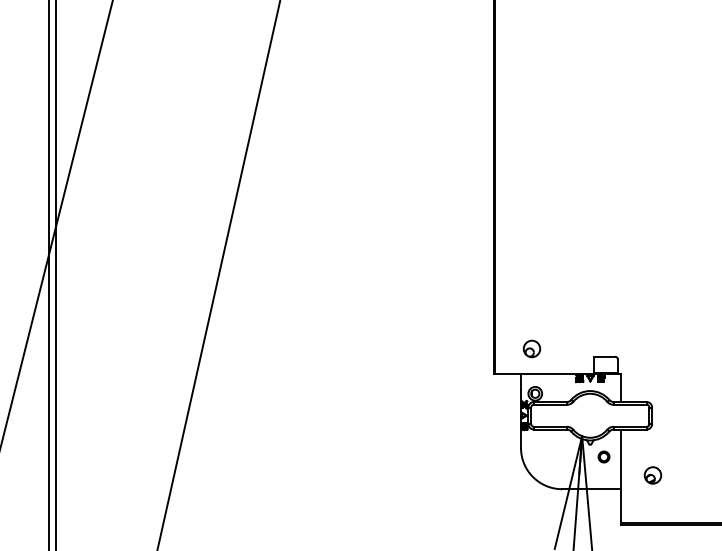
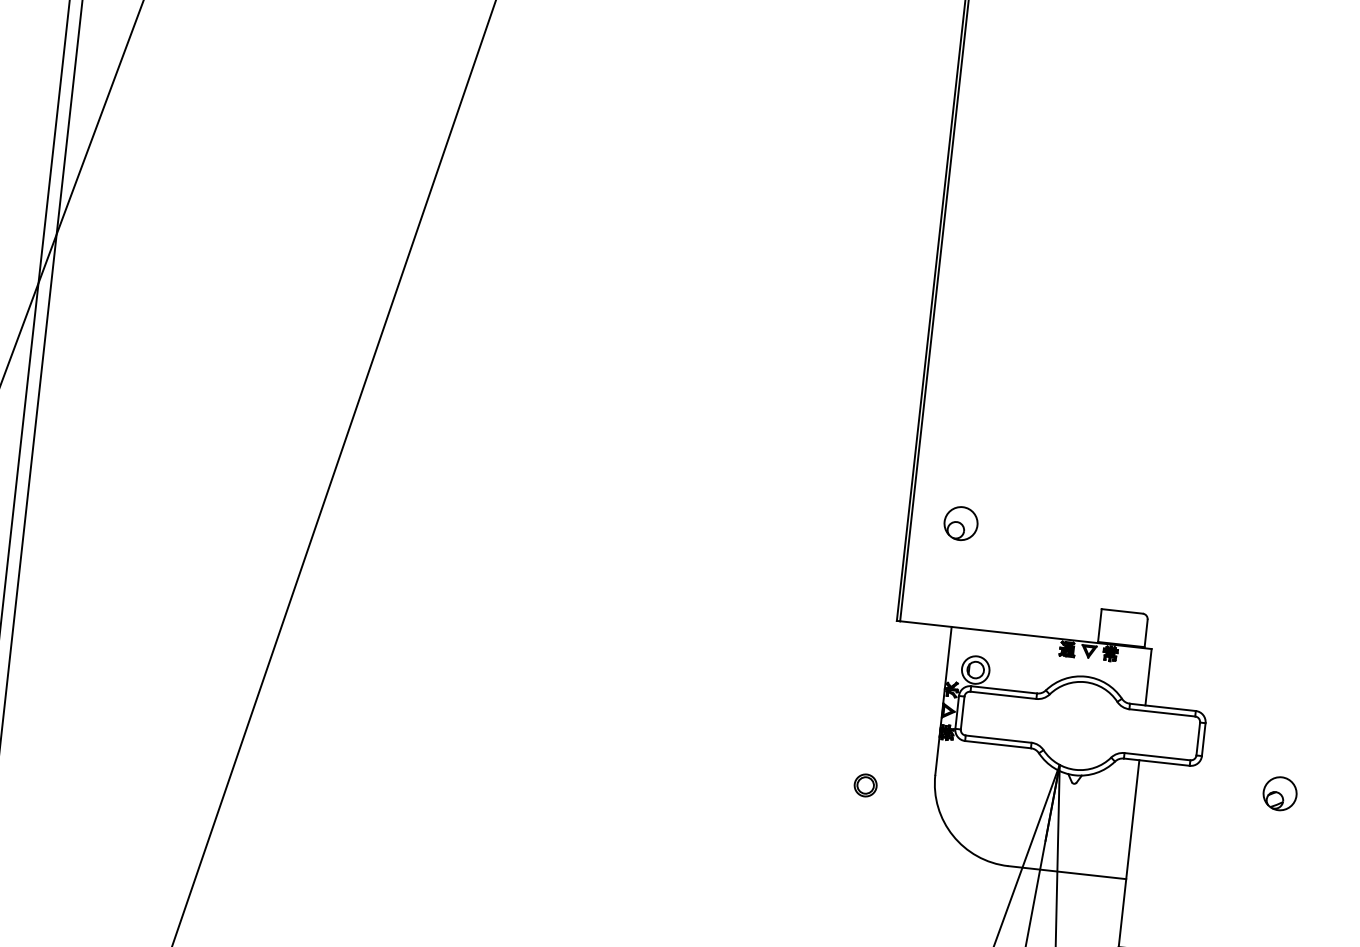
part: (531, 348) -> (960, 522), moved
part: (603, 456) -> (864, 784), moved
part: (652, 475) -> (1279, 793), moved

